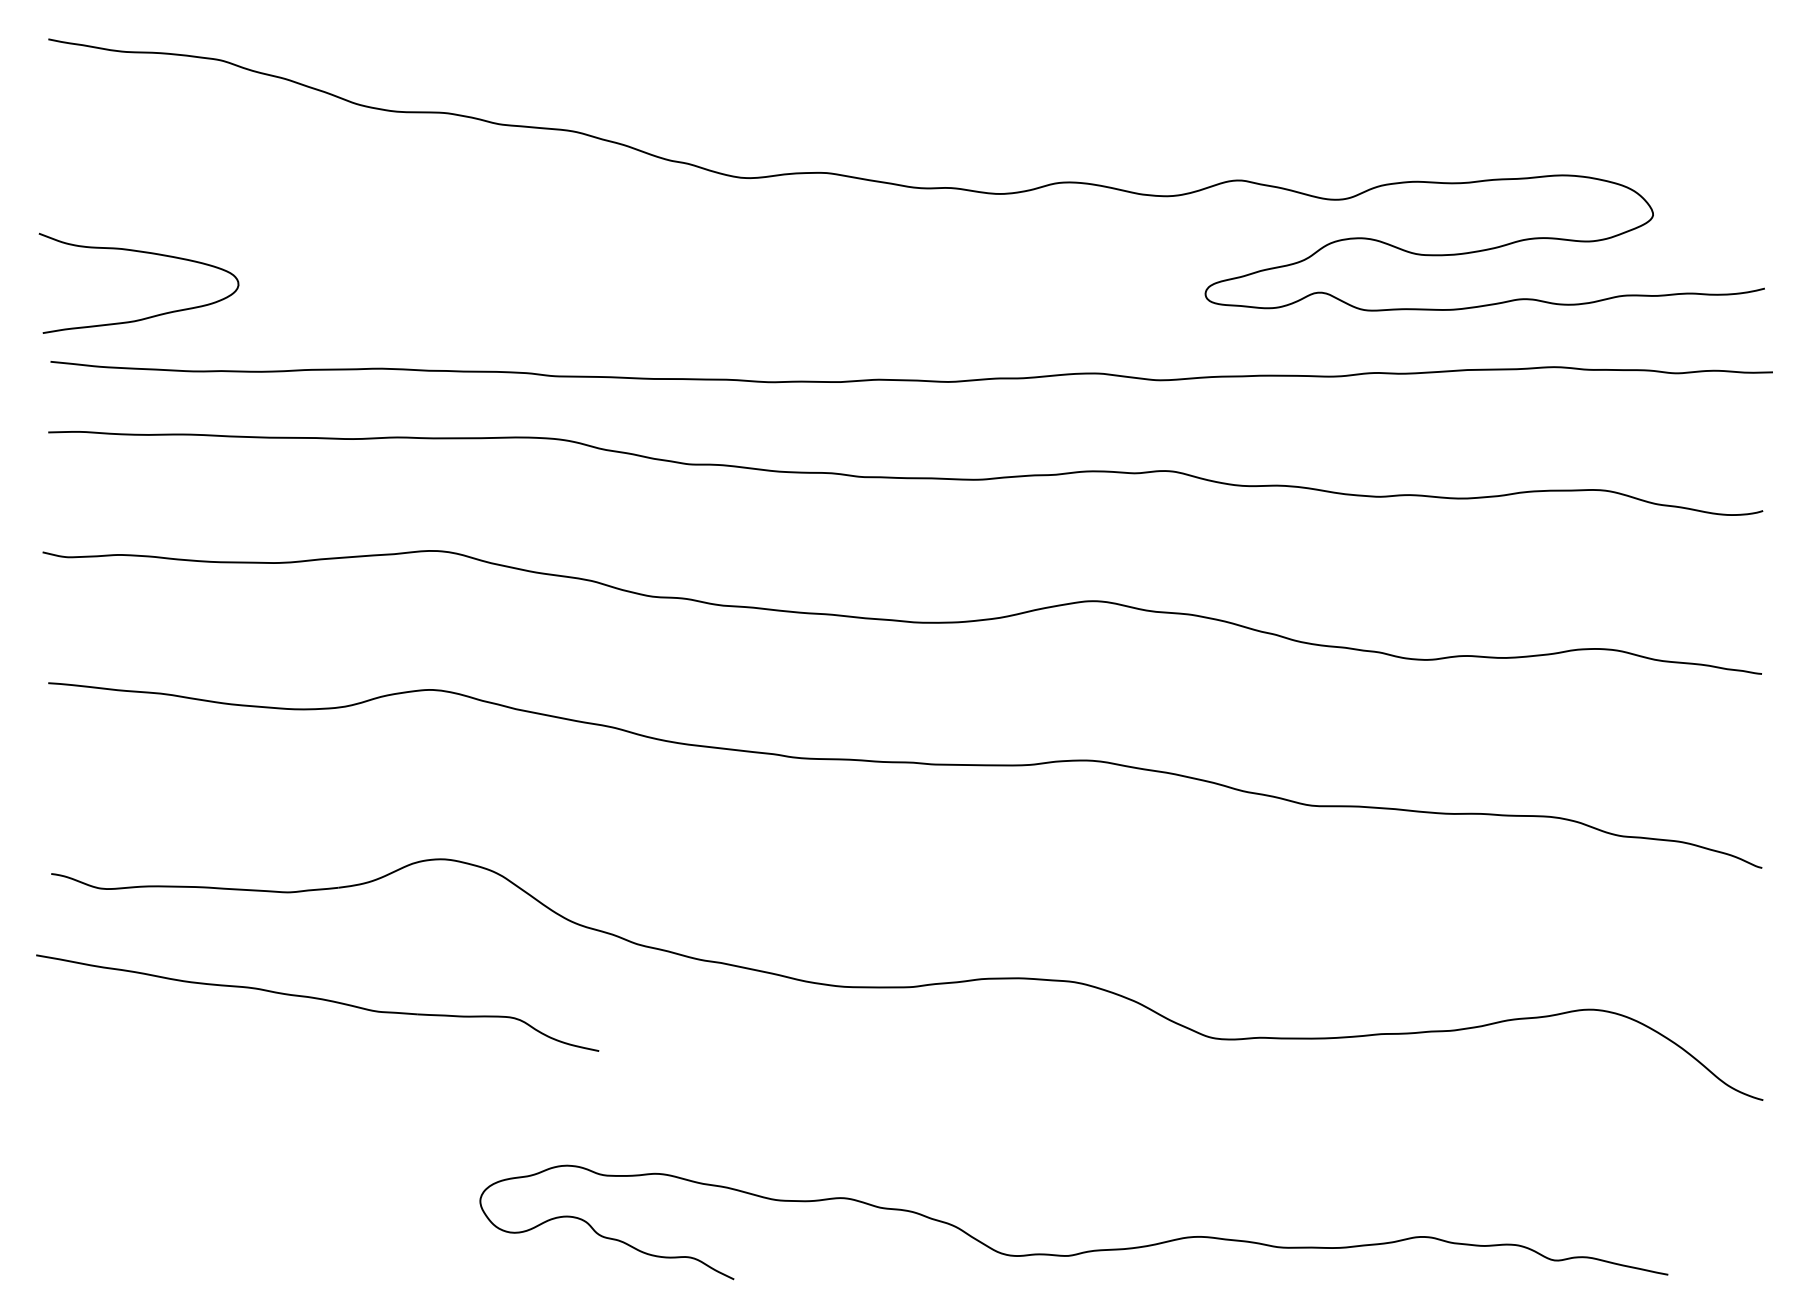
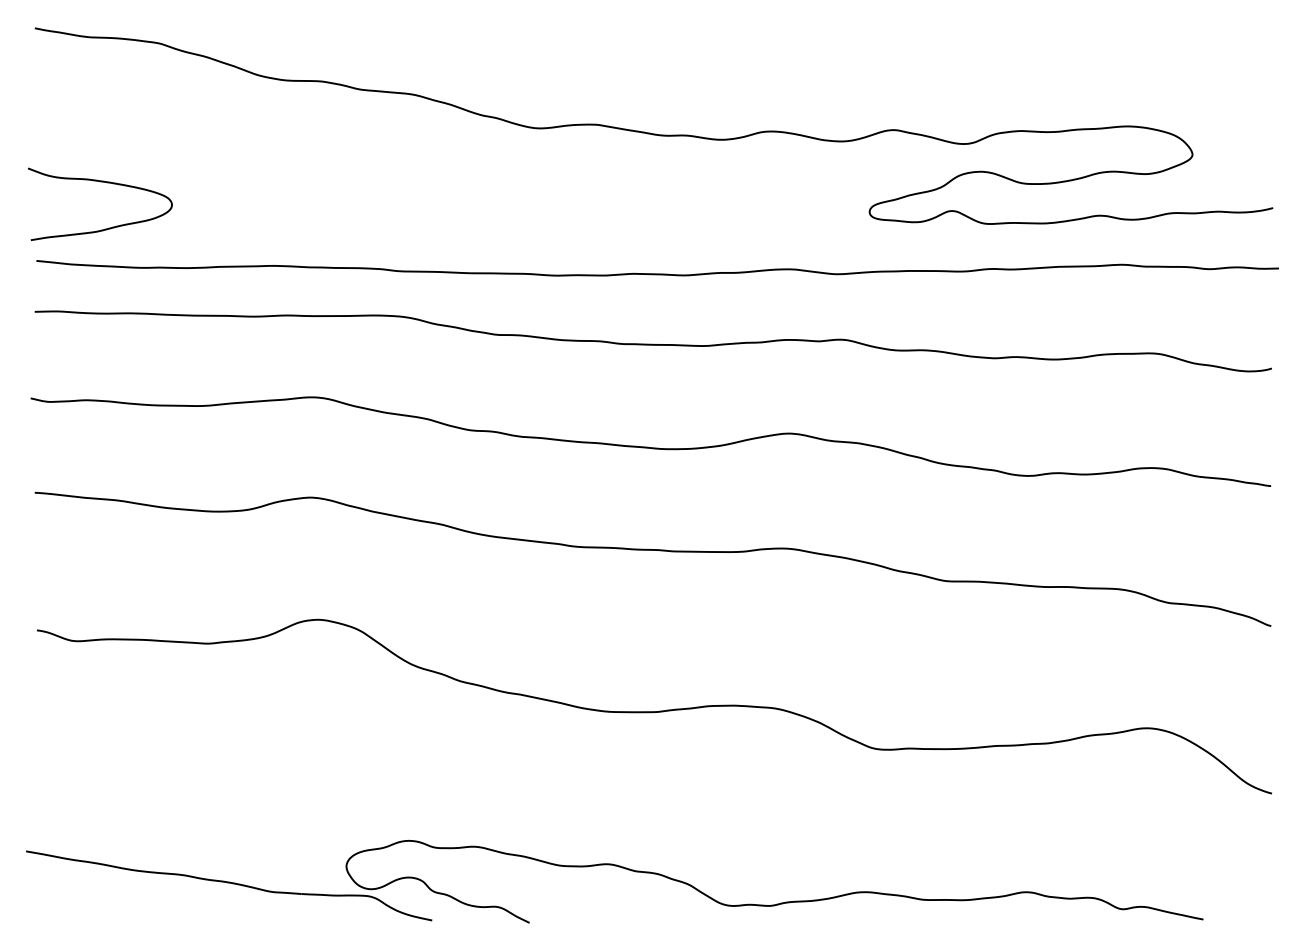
part: (317, 1002) -> (229, 885), moved

